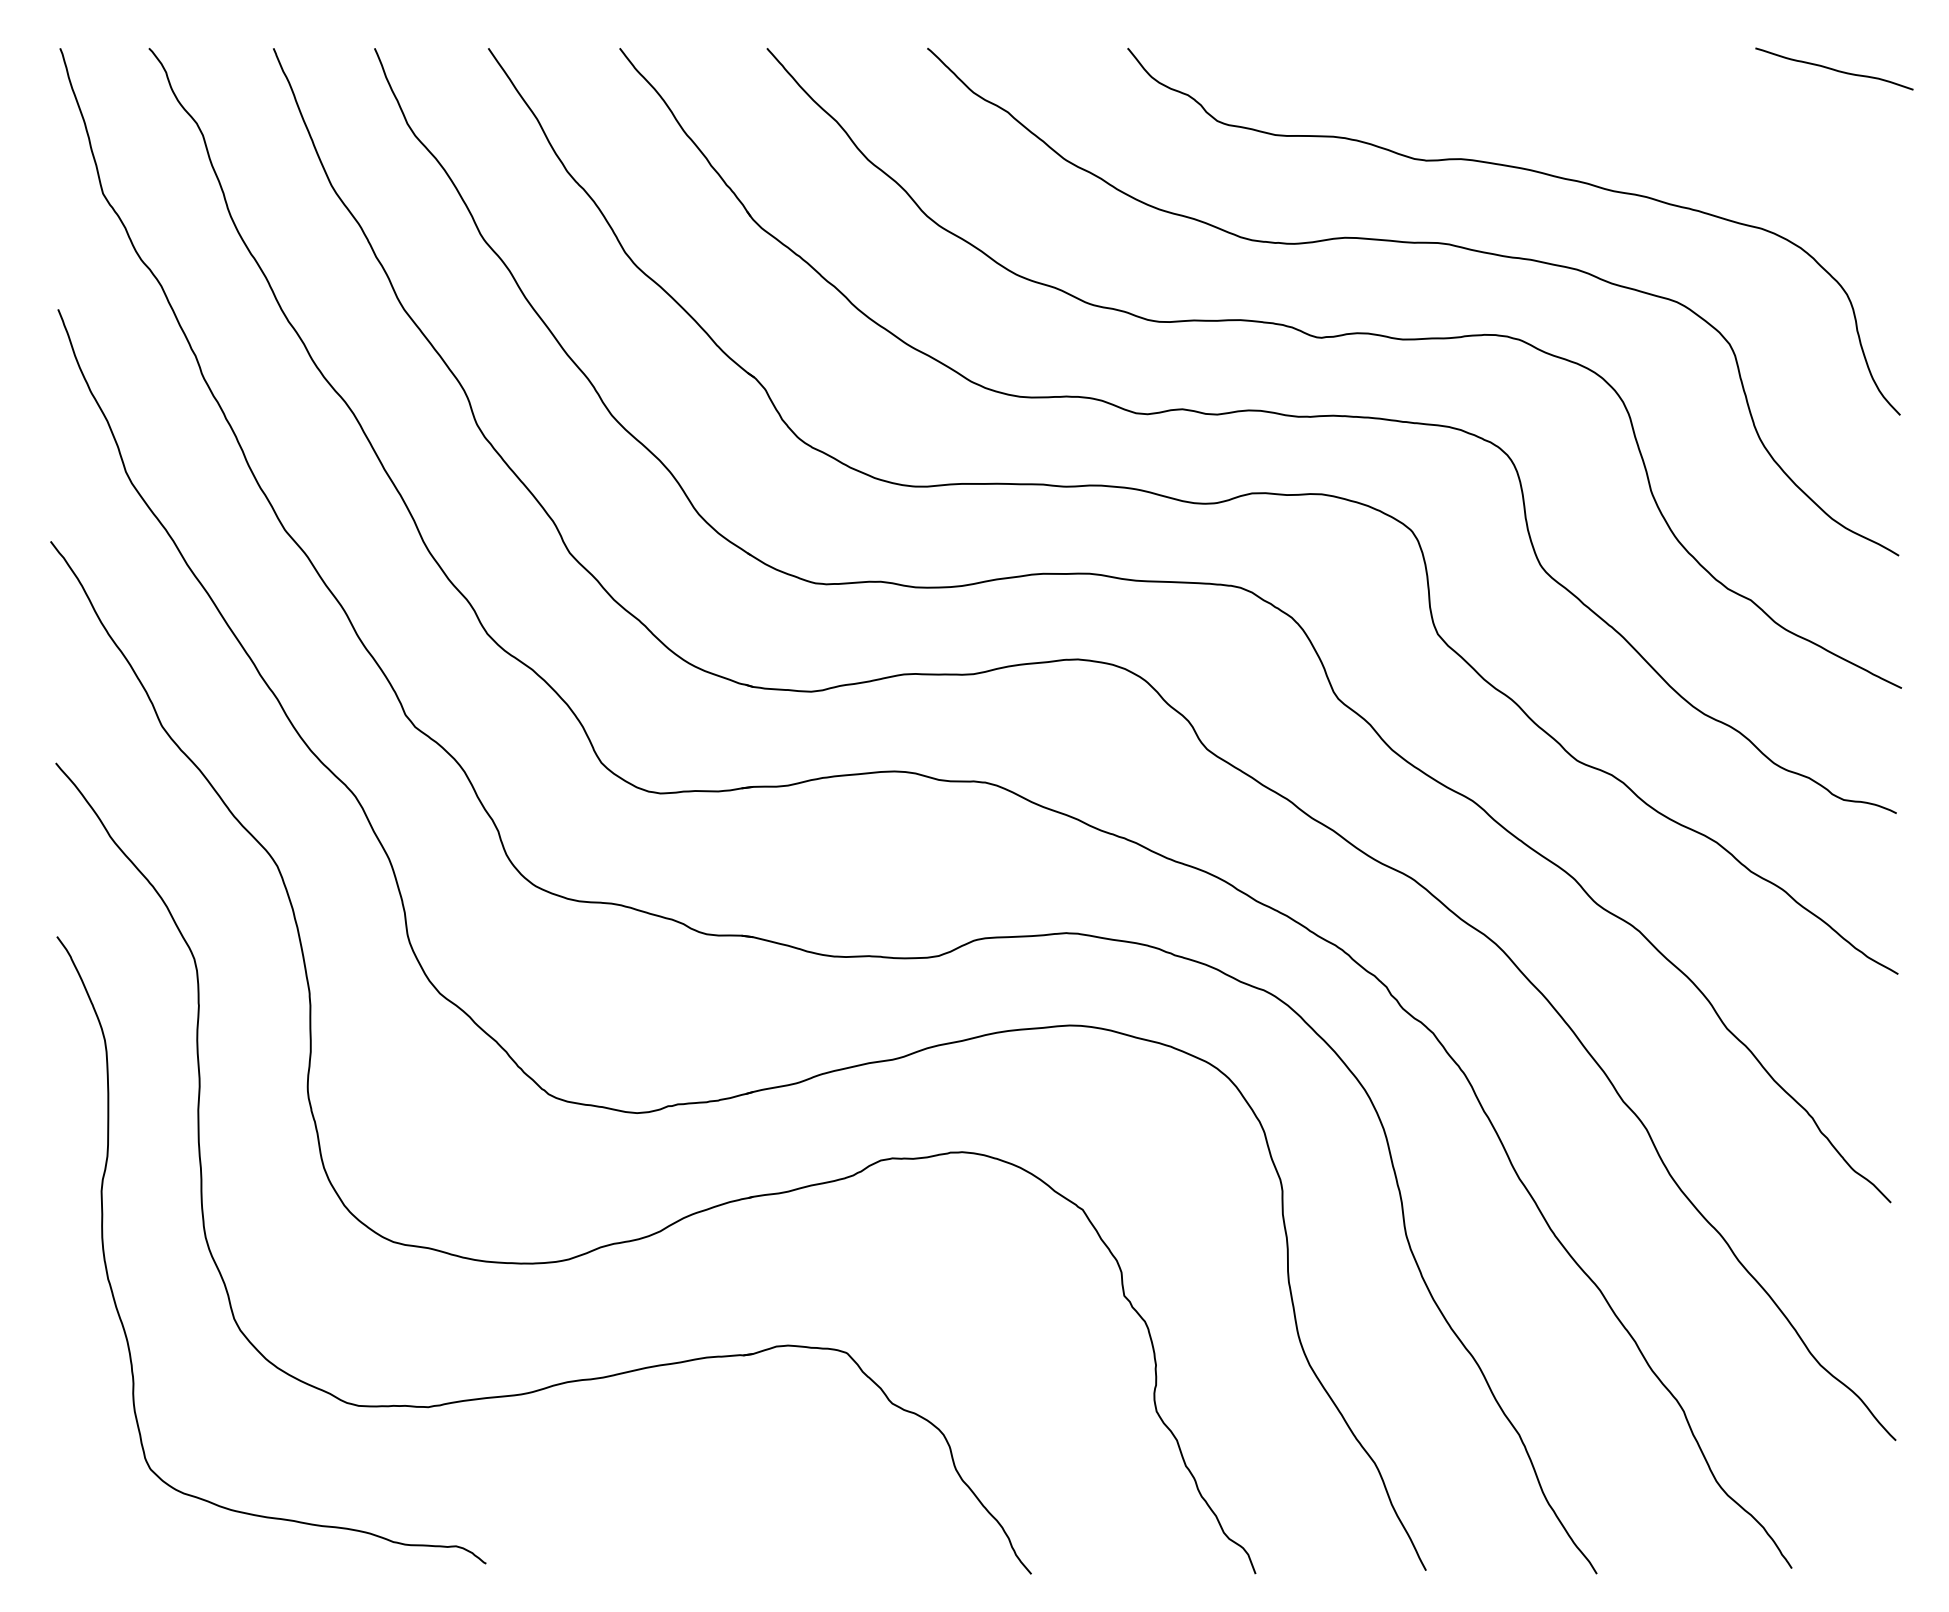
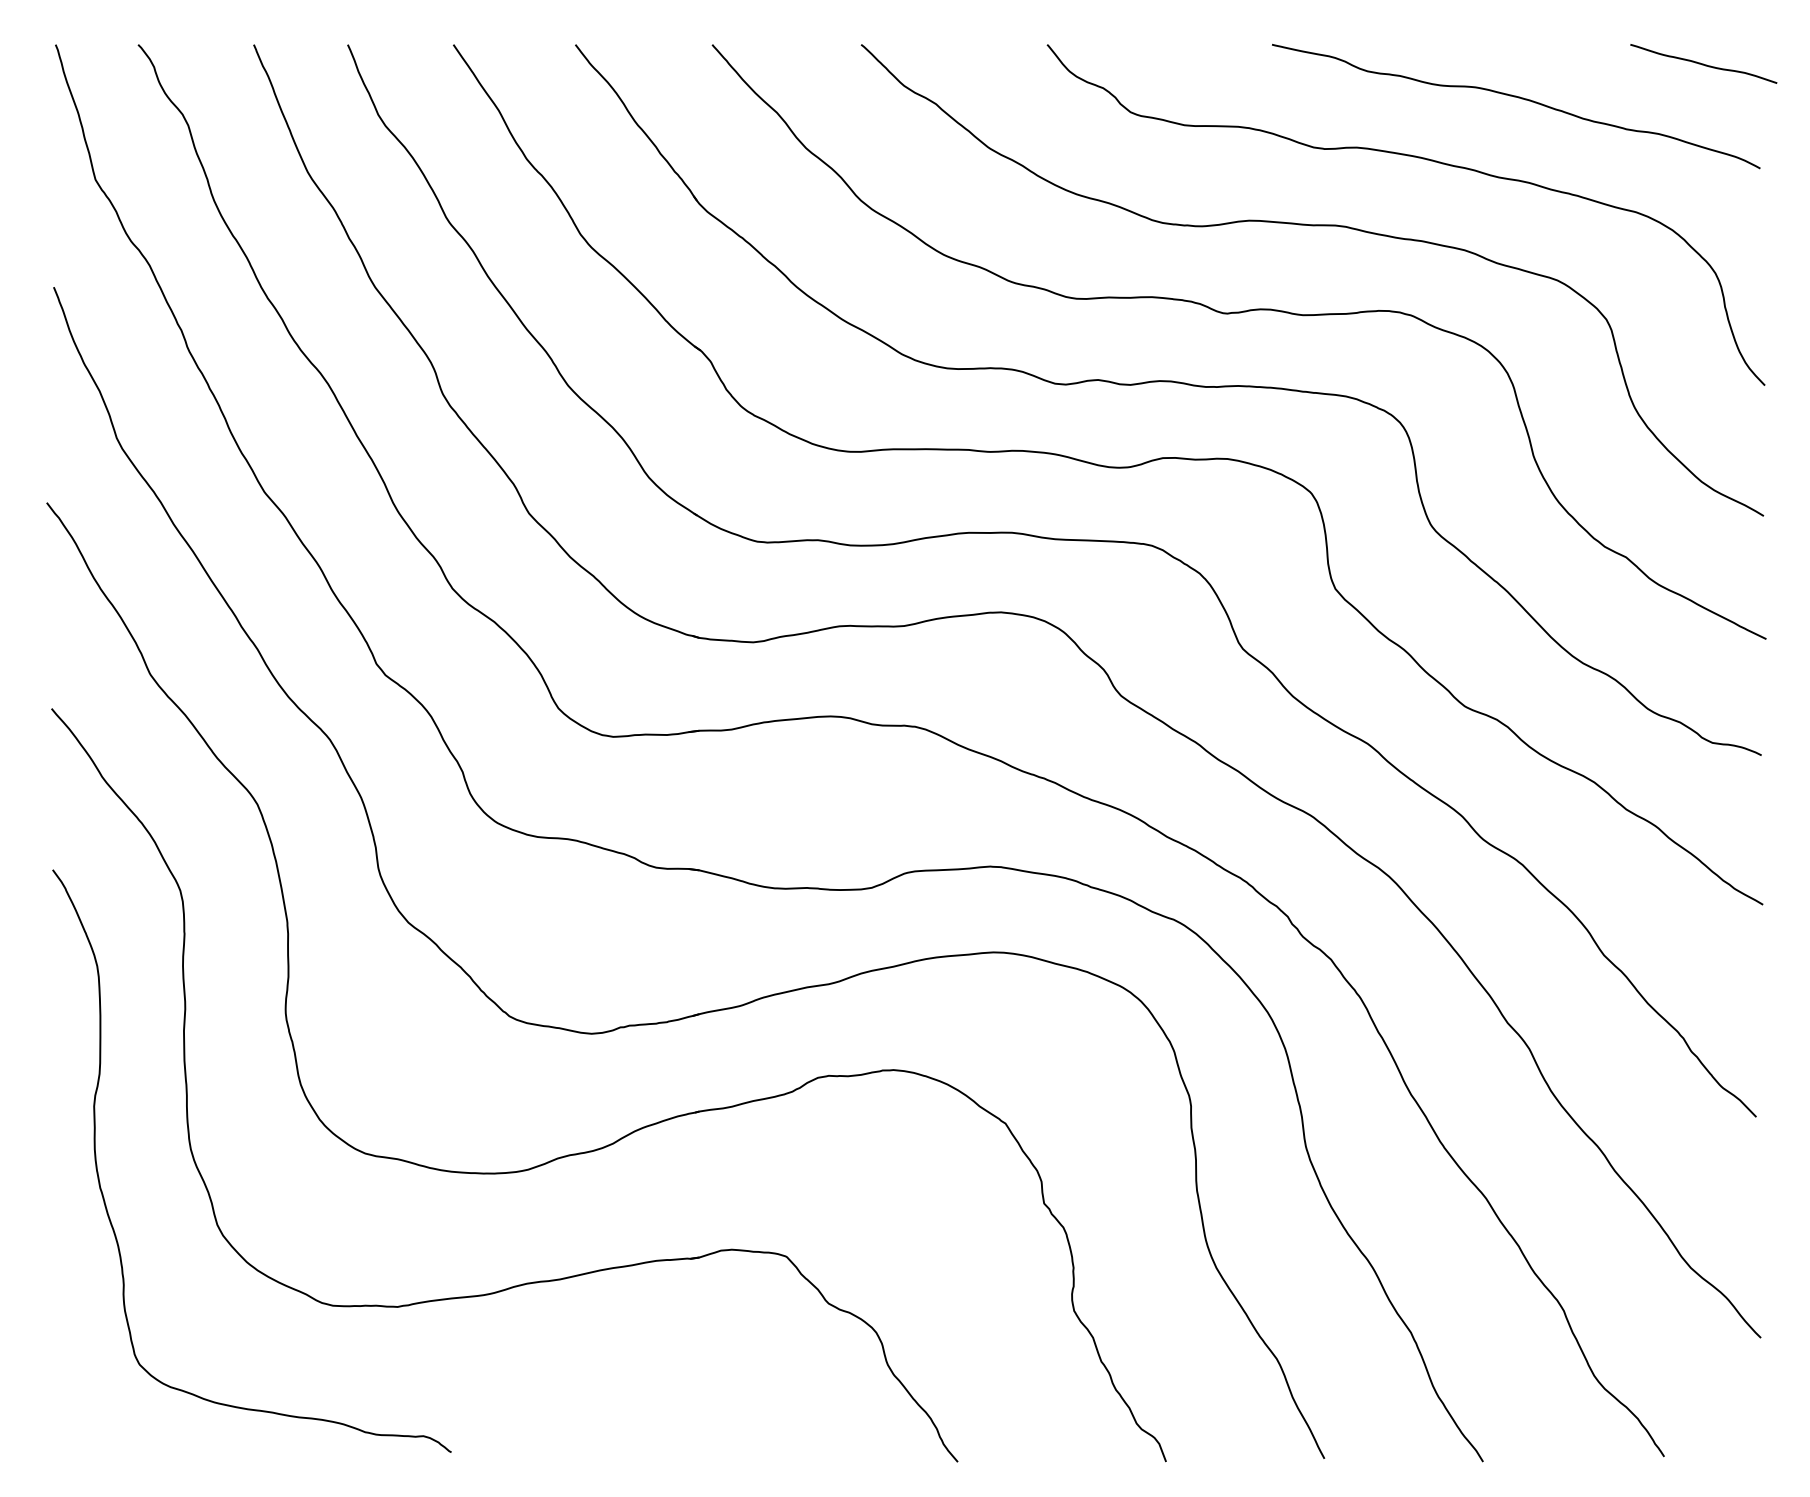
curve: (1636, 106) -> (1519, 98), added

